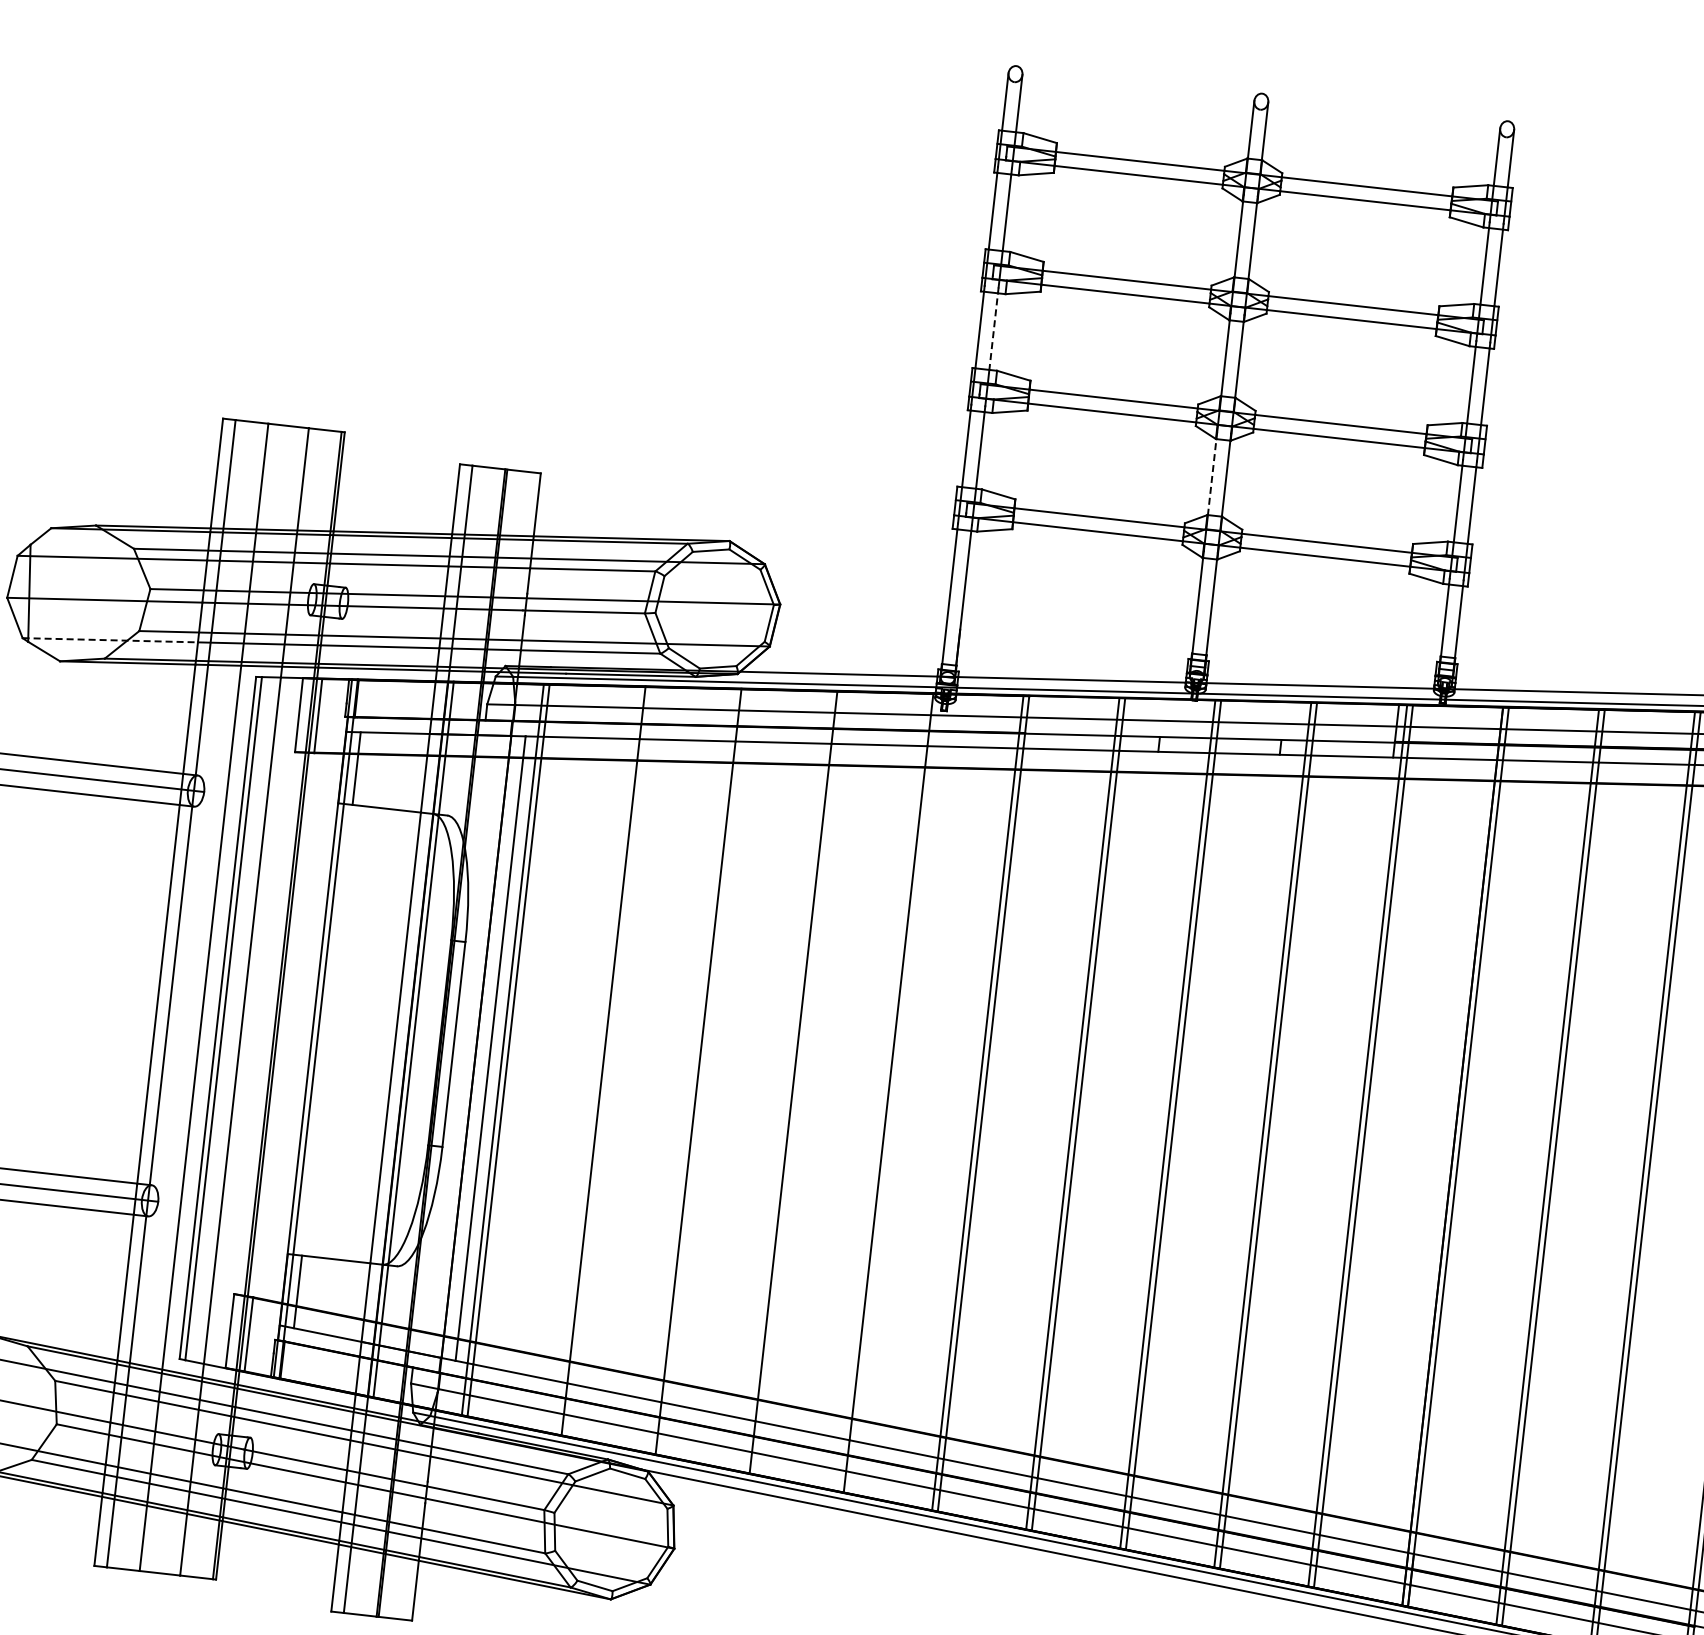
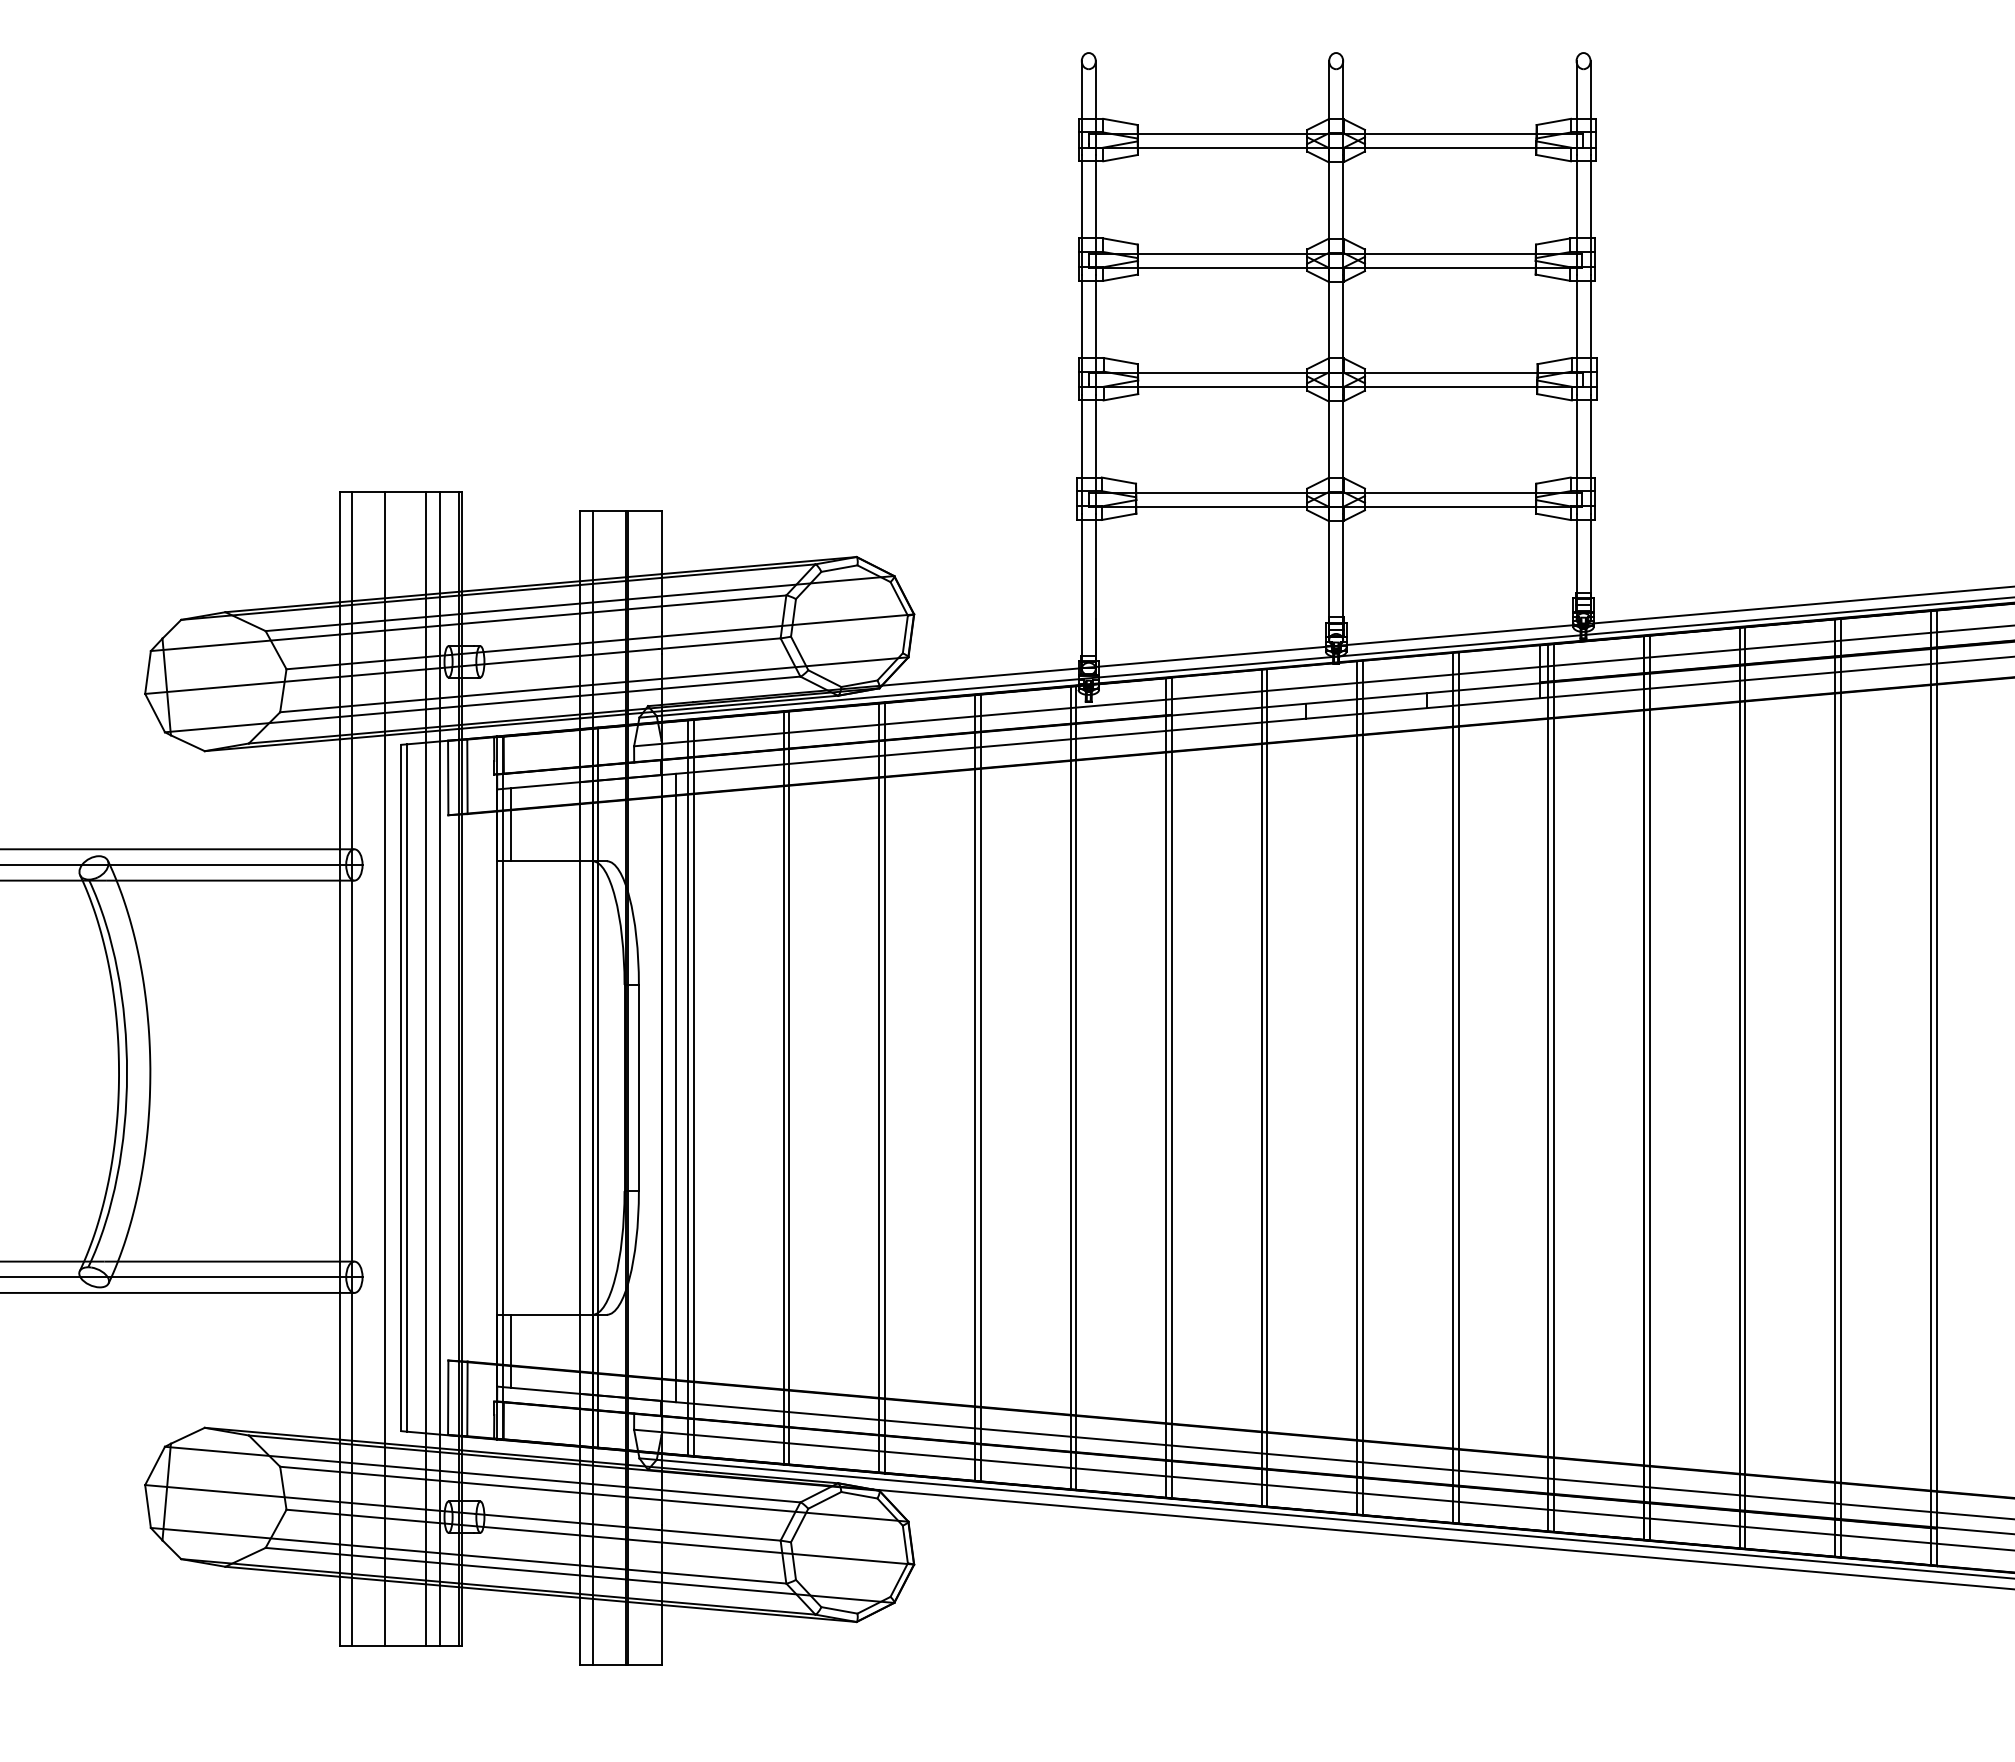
line: (993, 329) -> (1095, 317), dashed -> solid
line: (1212, 474) -> (1329, 436), dashed -> solid
line: (110, 640) -> (252, 724), dashed -> solid
line: (258, 1002) -> (440, 1068), added
line: (597, 1060) -> (783, 1087), added
line: (693, 1070) -> (879, 1087), added
line: (787, 1081) -> (974, 1087), added
line: (882, 1092) -> (1070, 1087), added

